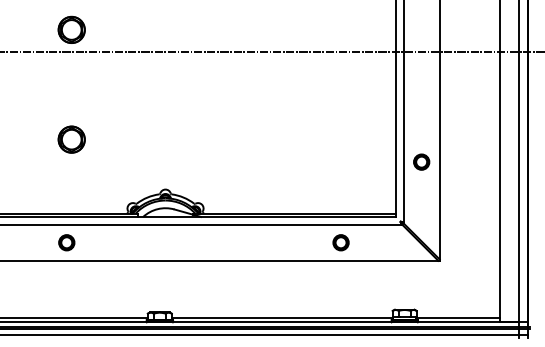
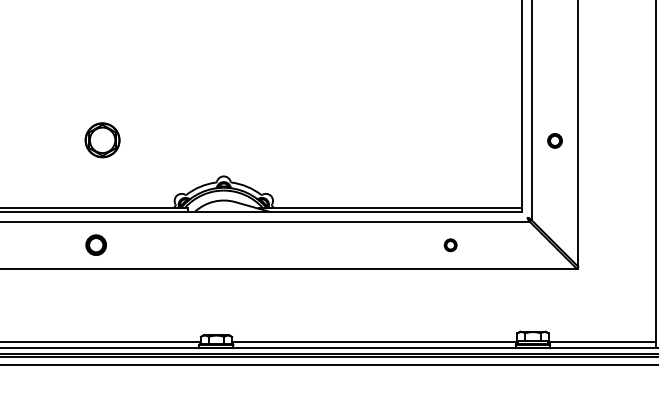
part: (71, 139) -> (102, 140), moved
part: (421, 161) -> (554, 140), size x0.7
part: (340, 242) -> (449, 244), size x0.6

